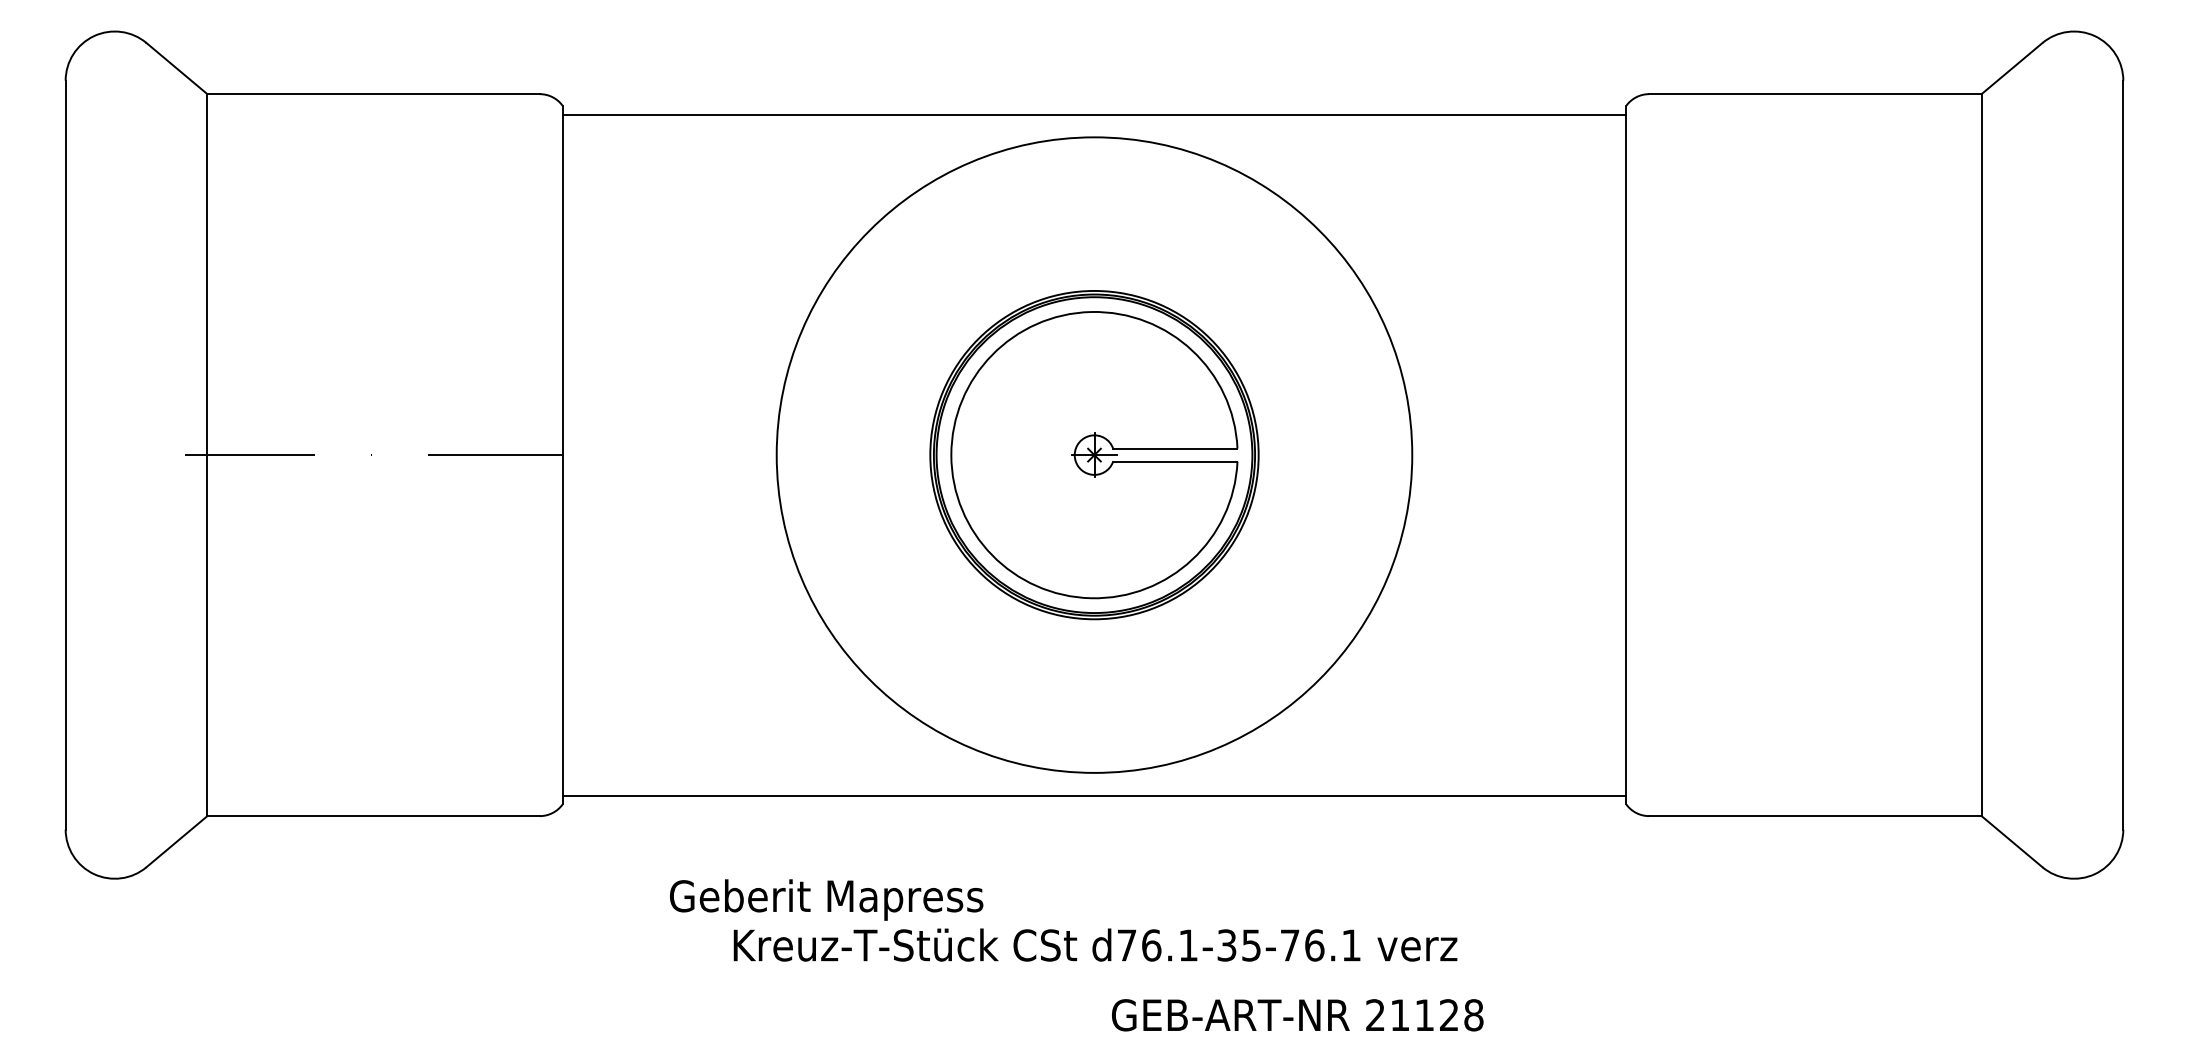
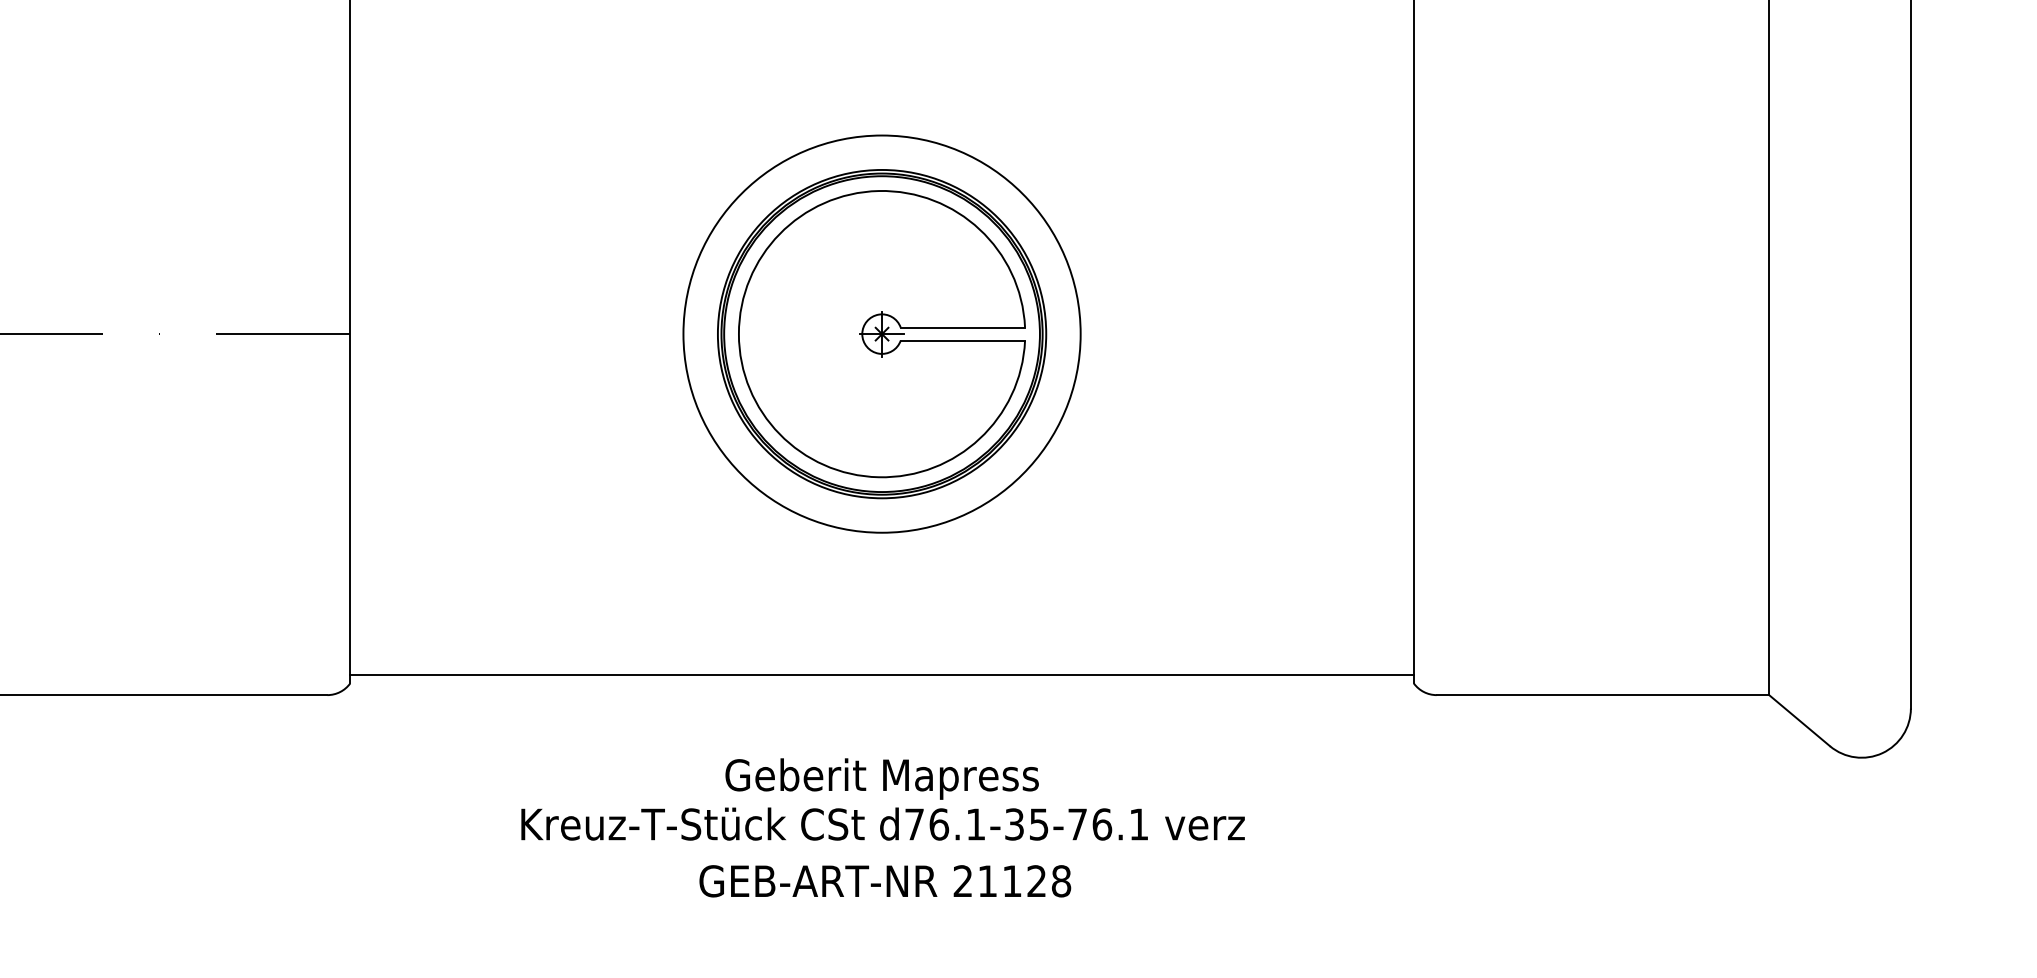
circle: (1094, 454) -> (882, 333), size x0.62
text: (826, 899) -> (882, 778), moved
text: (1297, 1015) -> (885, 881), moved

